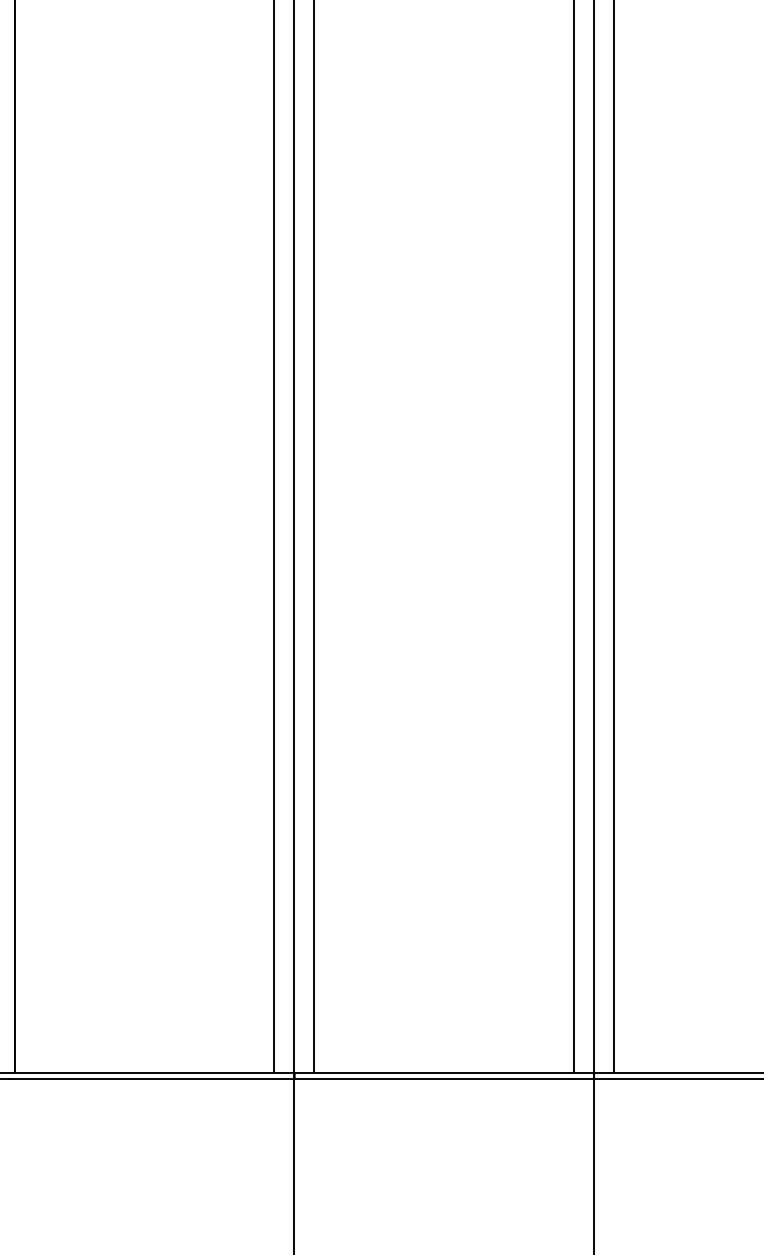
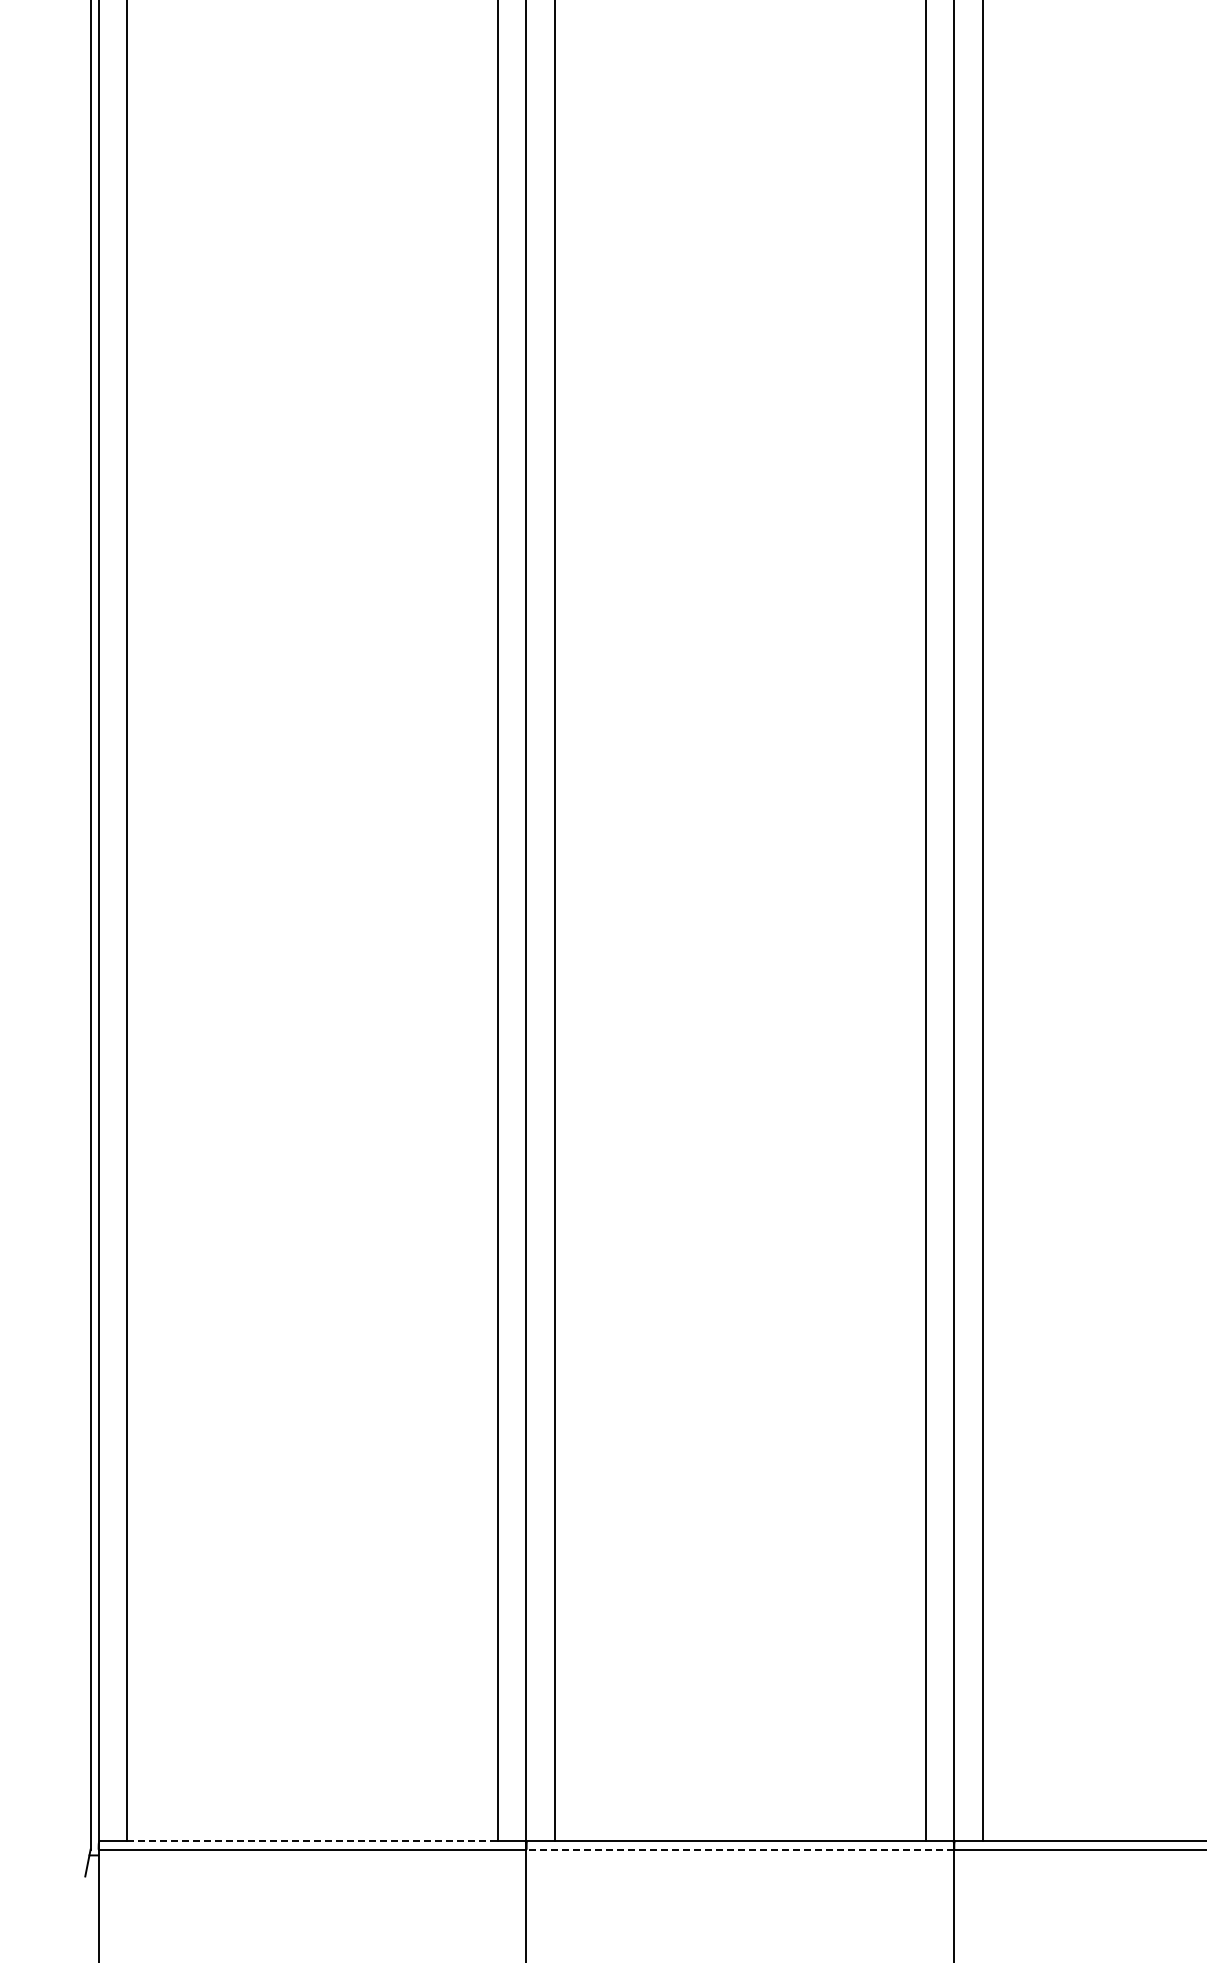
line: (145, 1073) -> (313, 1841), solid -> dashed
line: (444, 1078) -> (740, 1849), solid -> dashed

